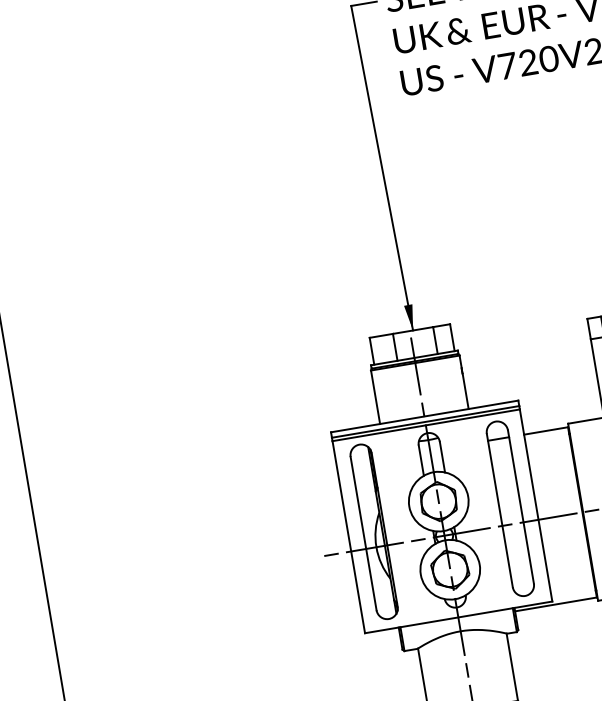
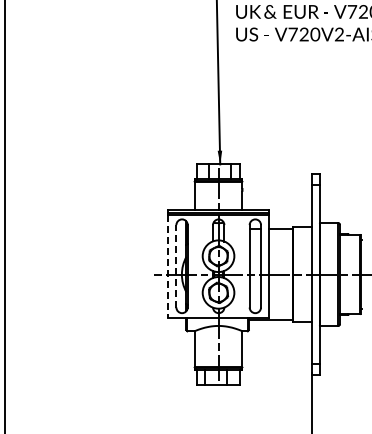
line: (363, 532) -> (176, 265), solid -> dashed
line: (348, 536) -> (168, 266), solid -> dashed

